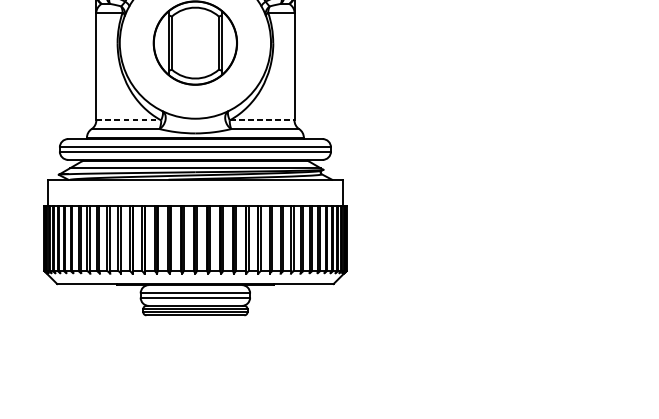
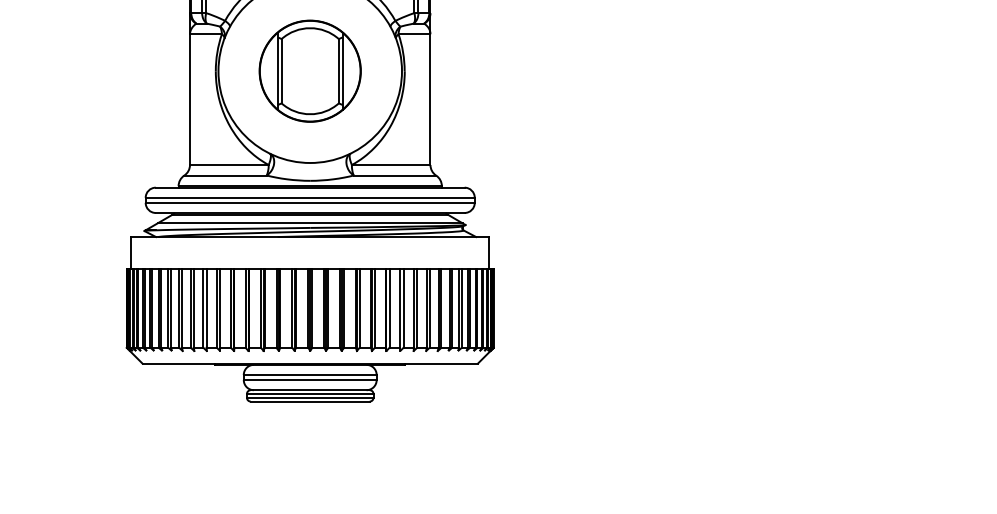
line: (128, 120) -> (229, 165), dashed -> solid
line: (262, 120) -> (391, 165), dashed -> solid

